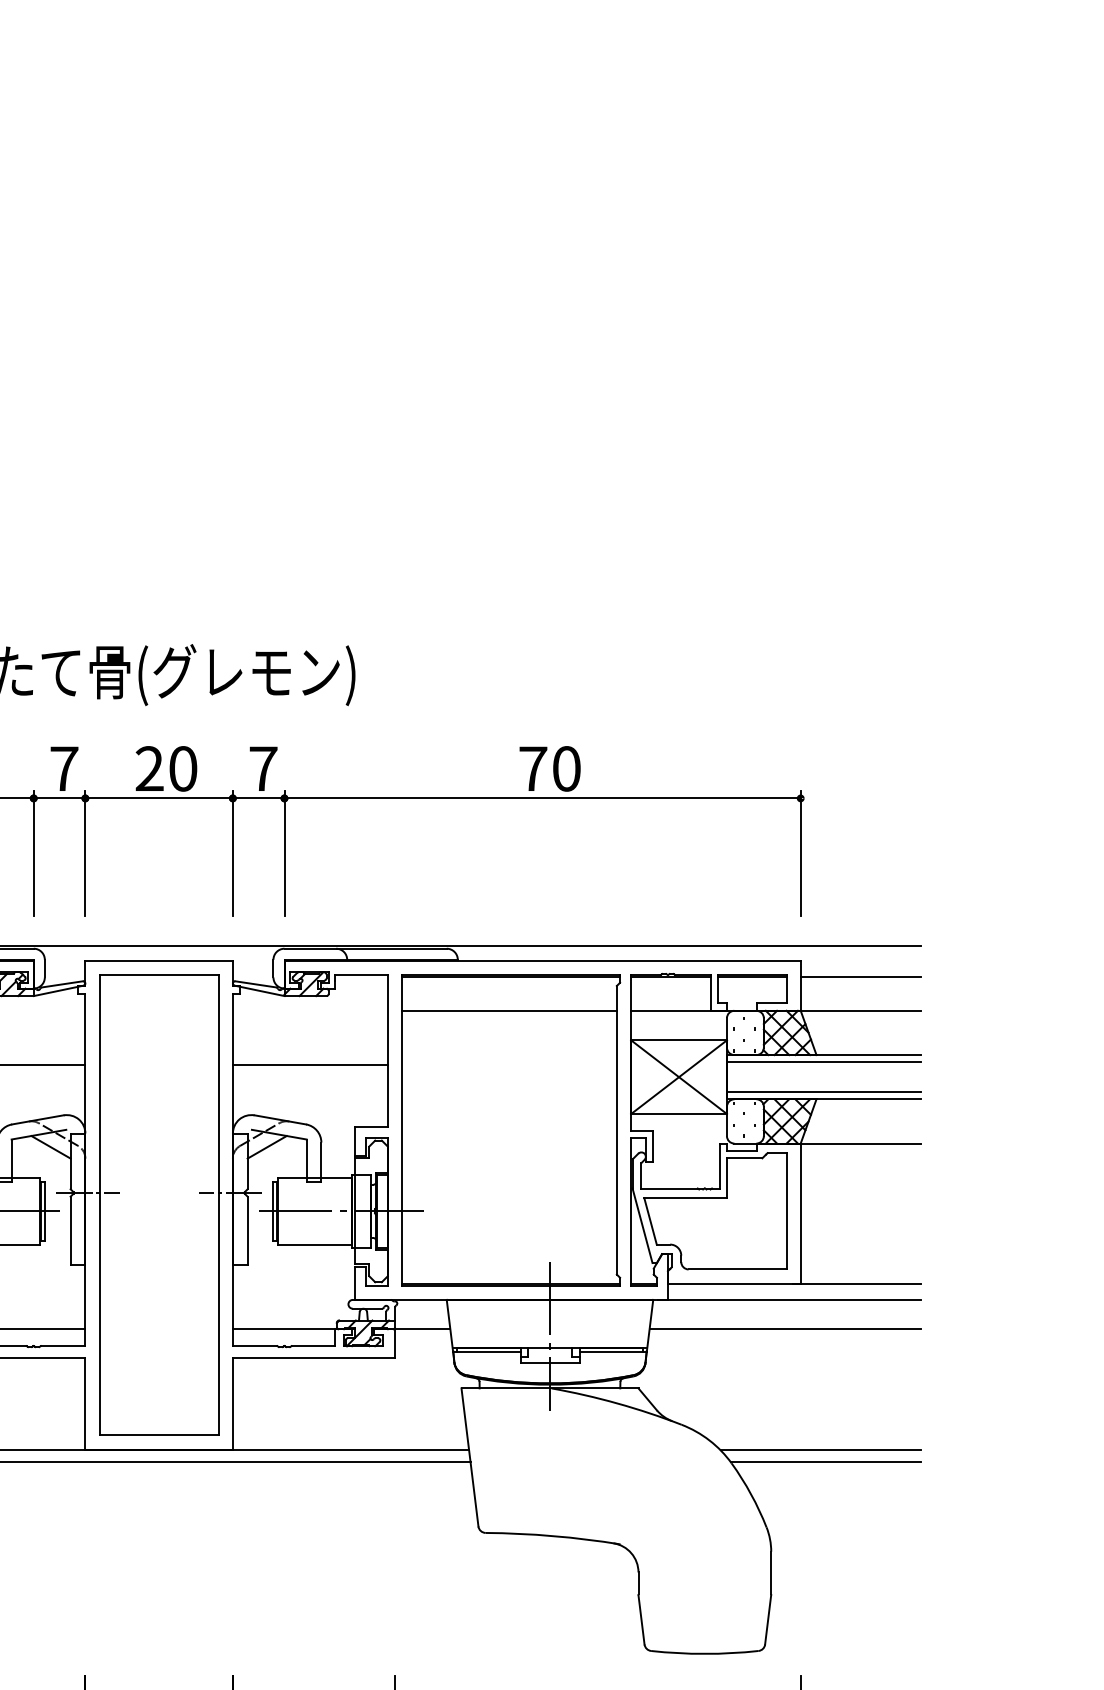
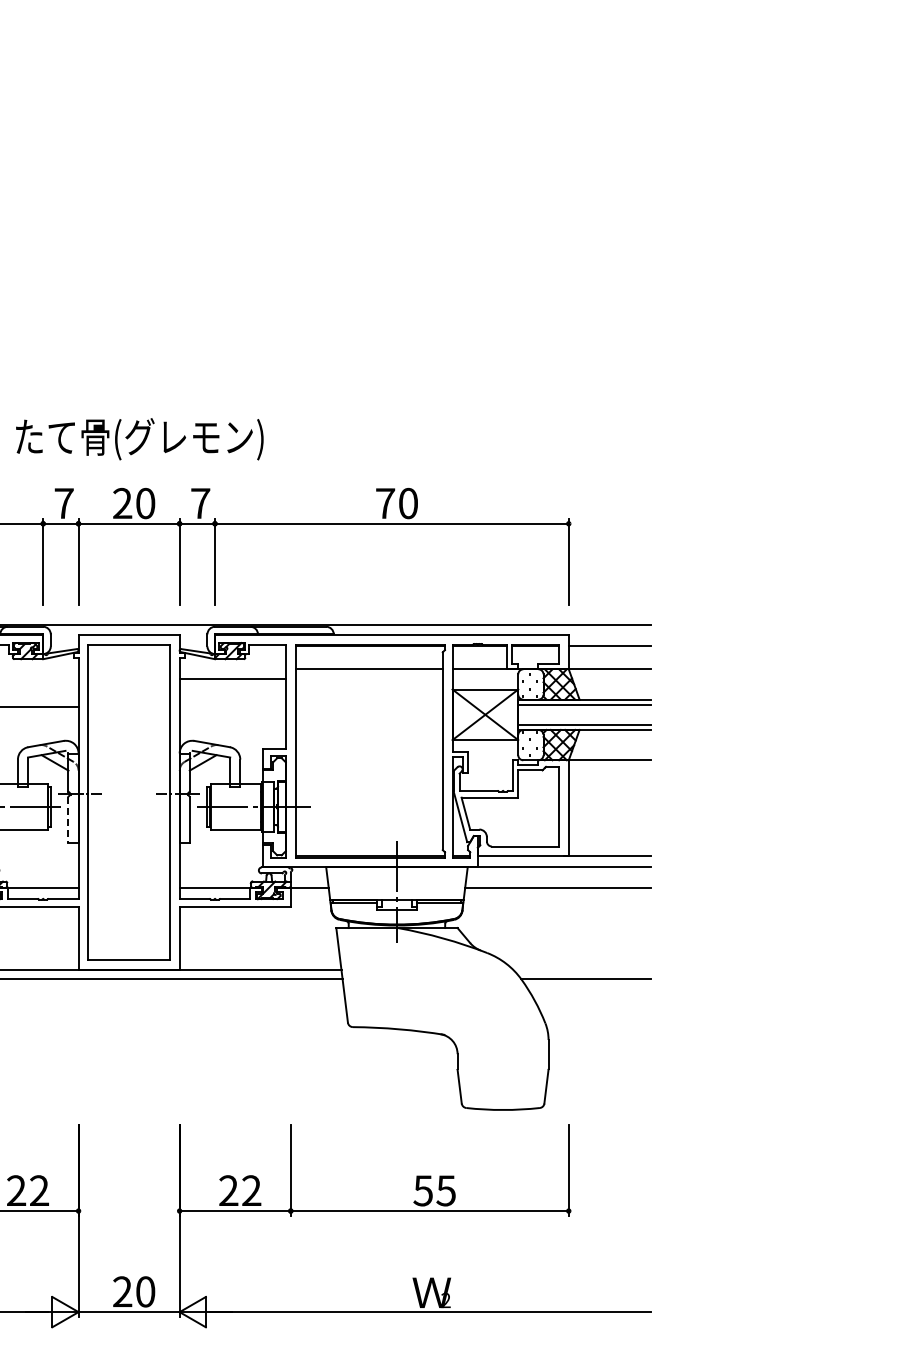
line: (309, 1065) -> (232, 678), moved
line: (70, 1231) -> (68, 820), solid -> dashed
line: (820, 1450) -> (582, 970), removed

